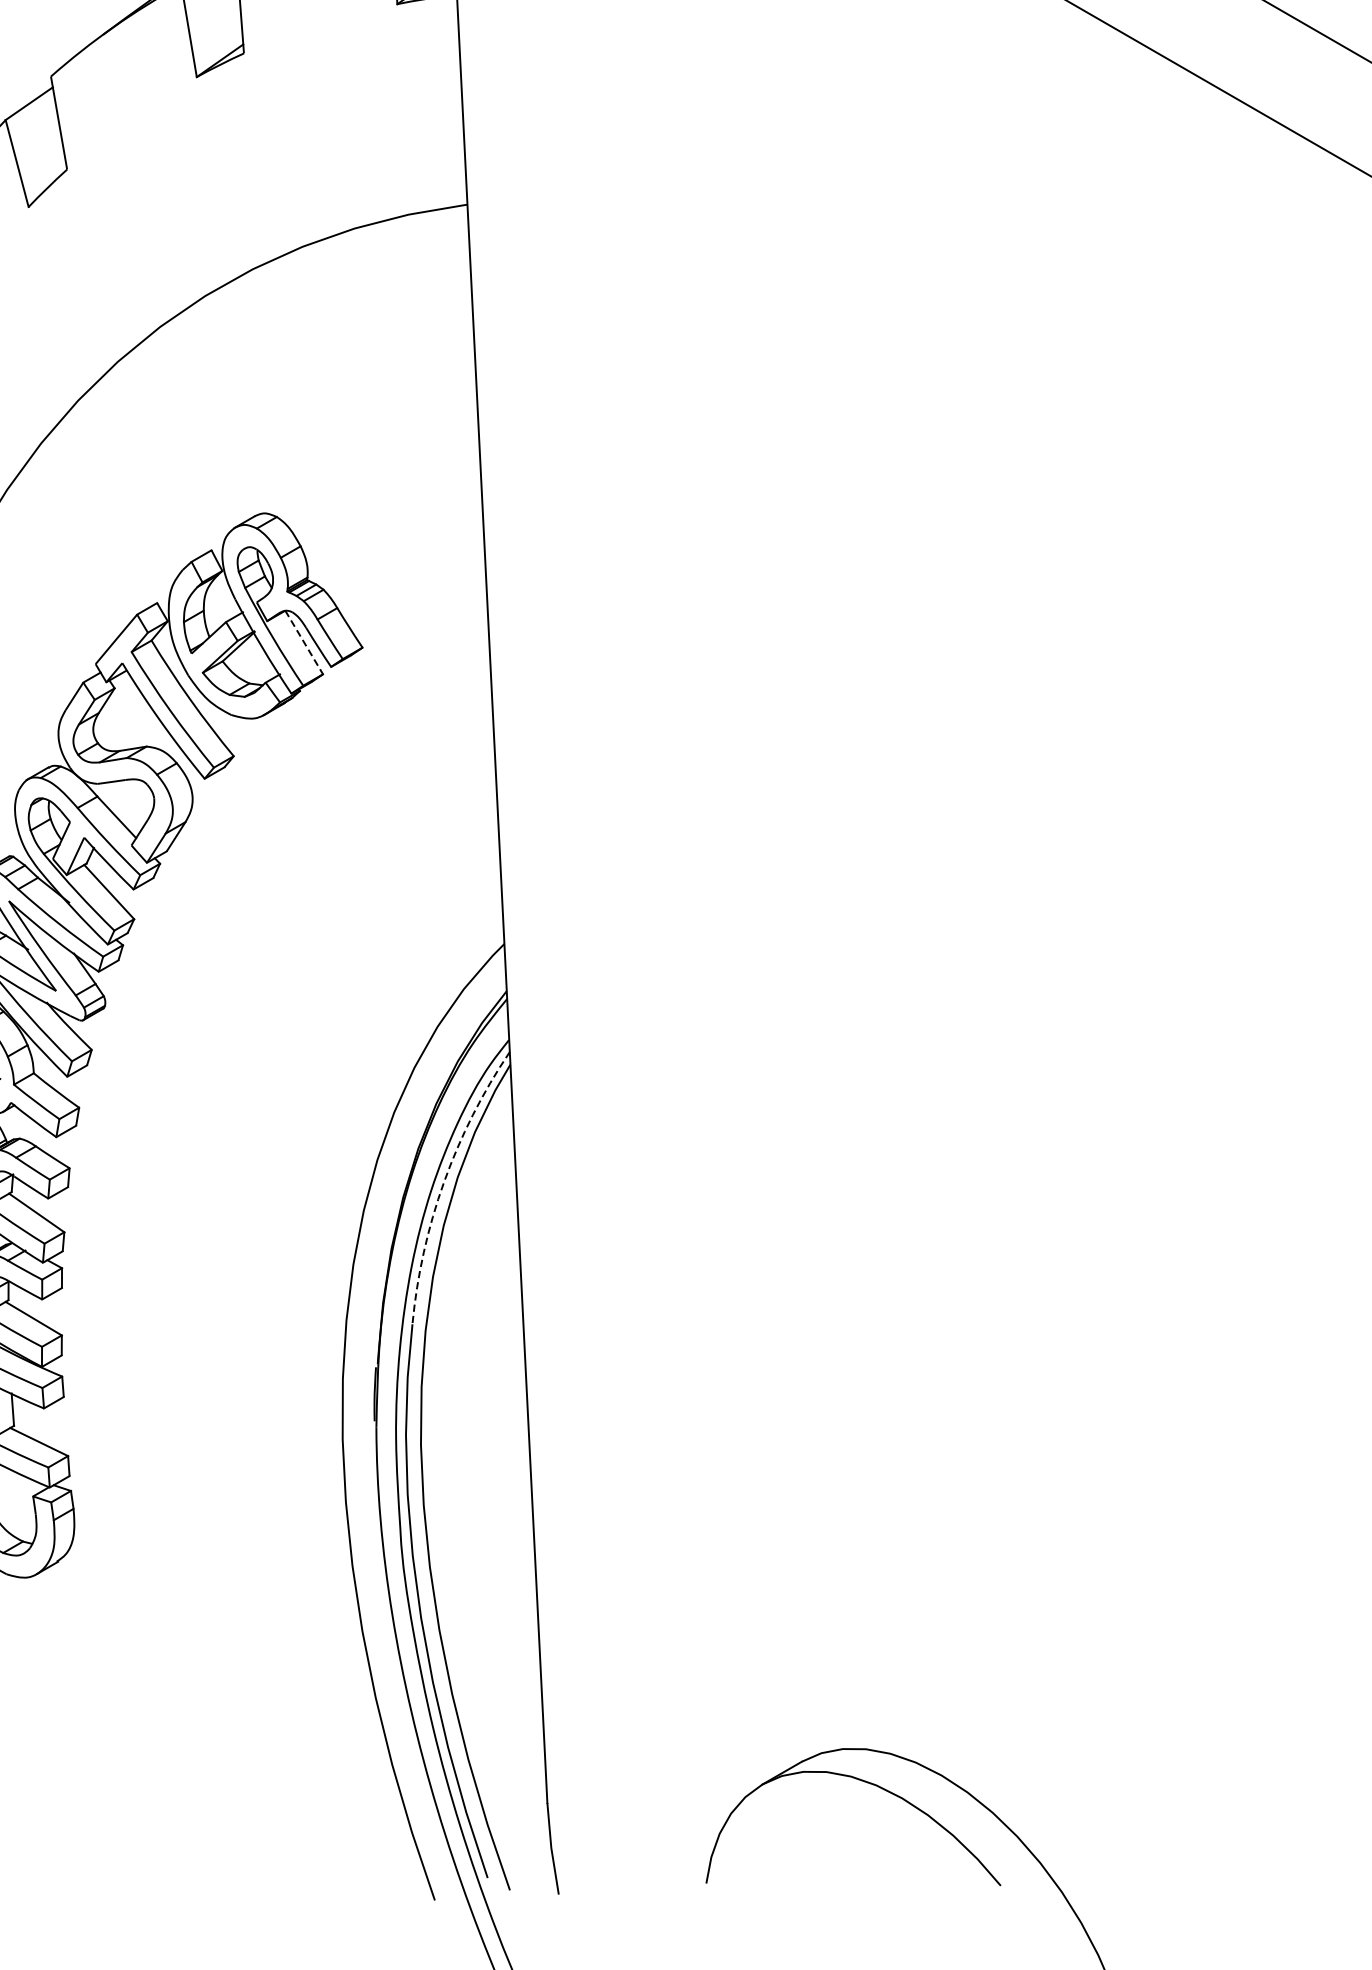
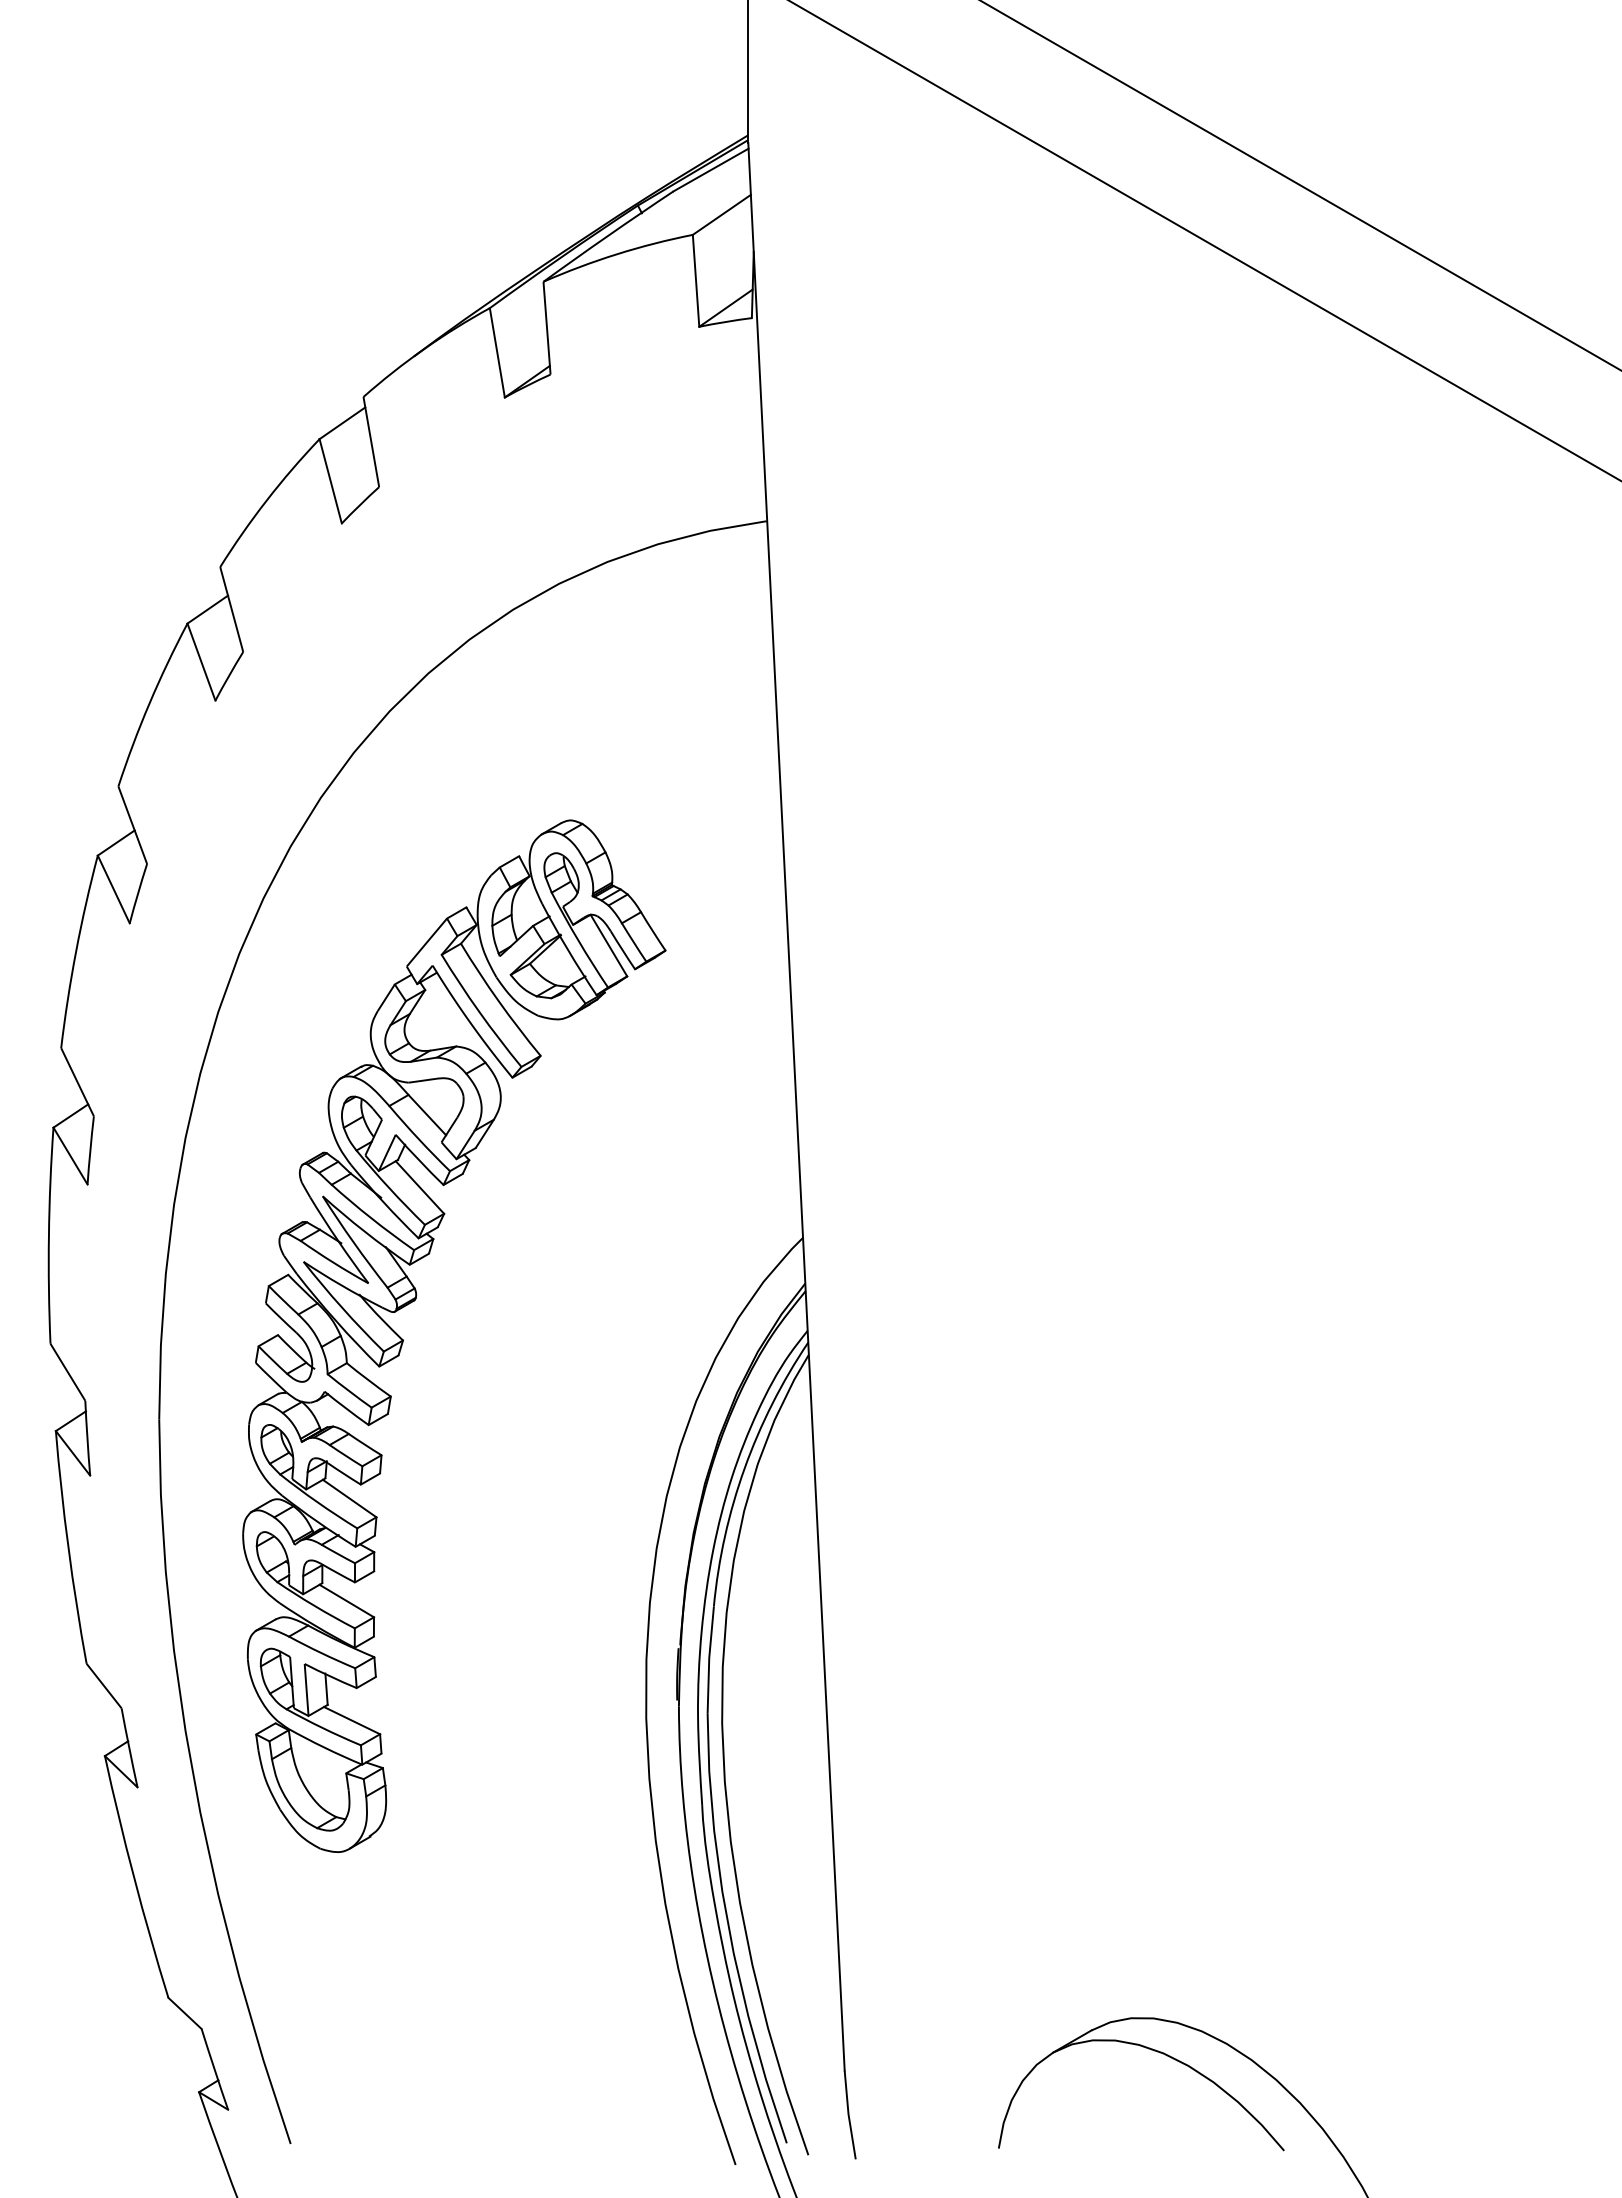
line: (303, 642) -> (608, 945), dashed -> solid
arc: (444, 1181) -> (744, 1468), dashed -> solid

